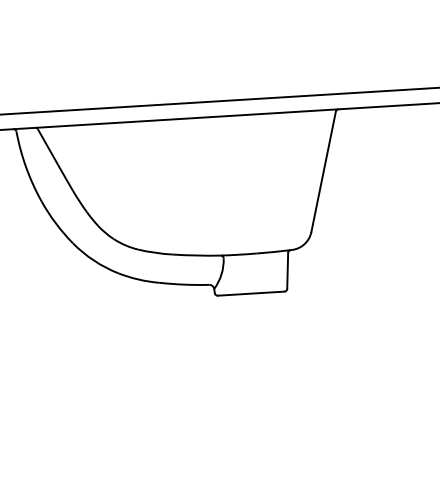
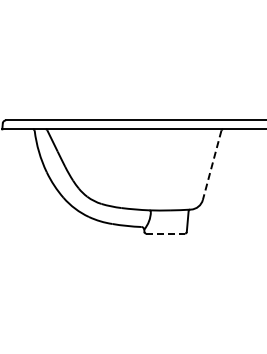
line: (324, 172) -> (212, 165), solid -> dashed
line: (252, 293) -> (166, 233), solid -> dashed

